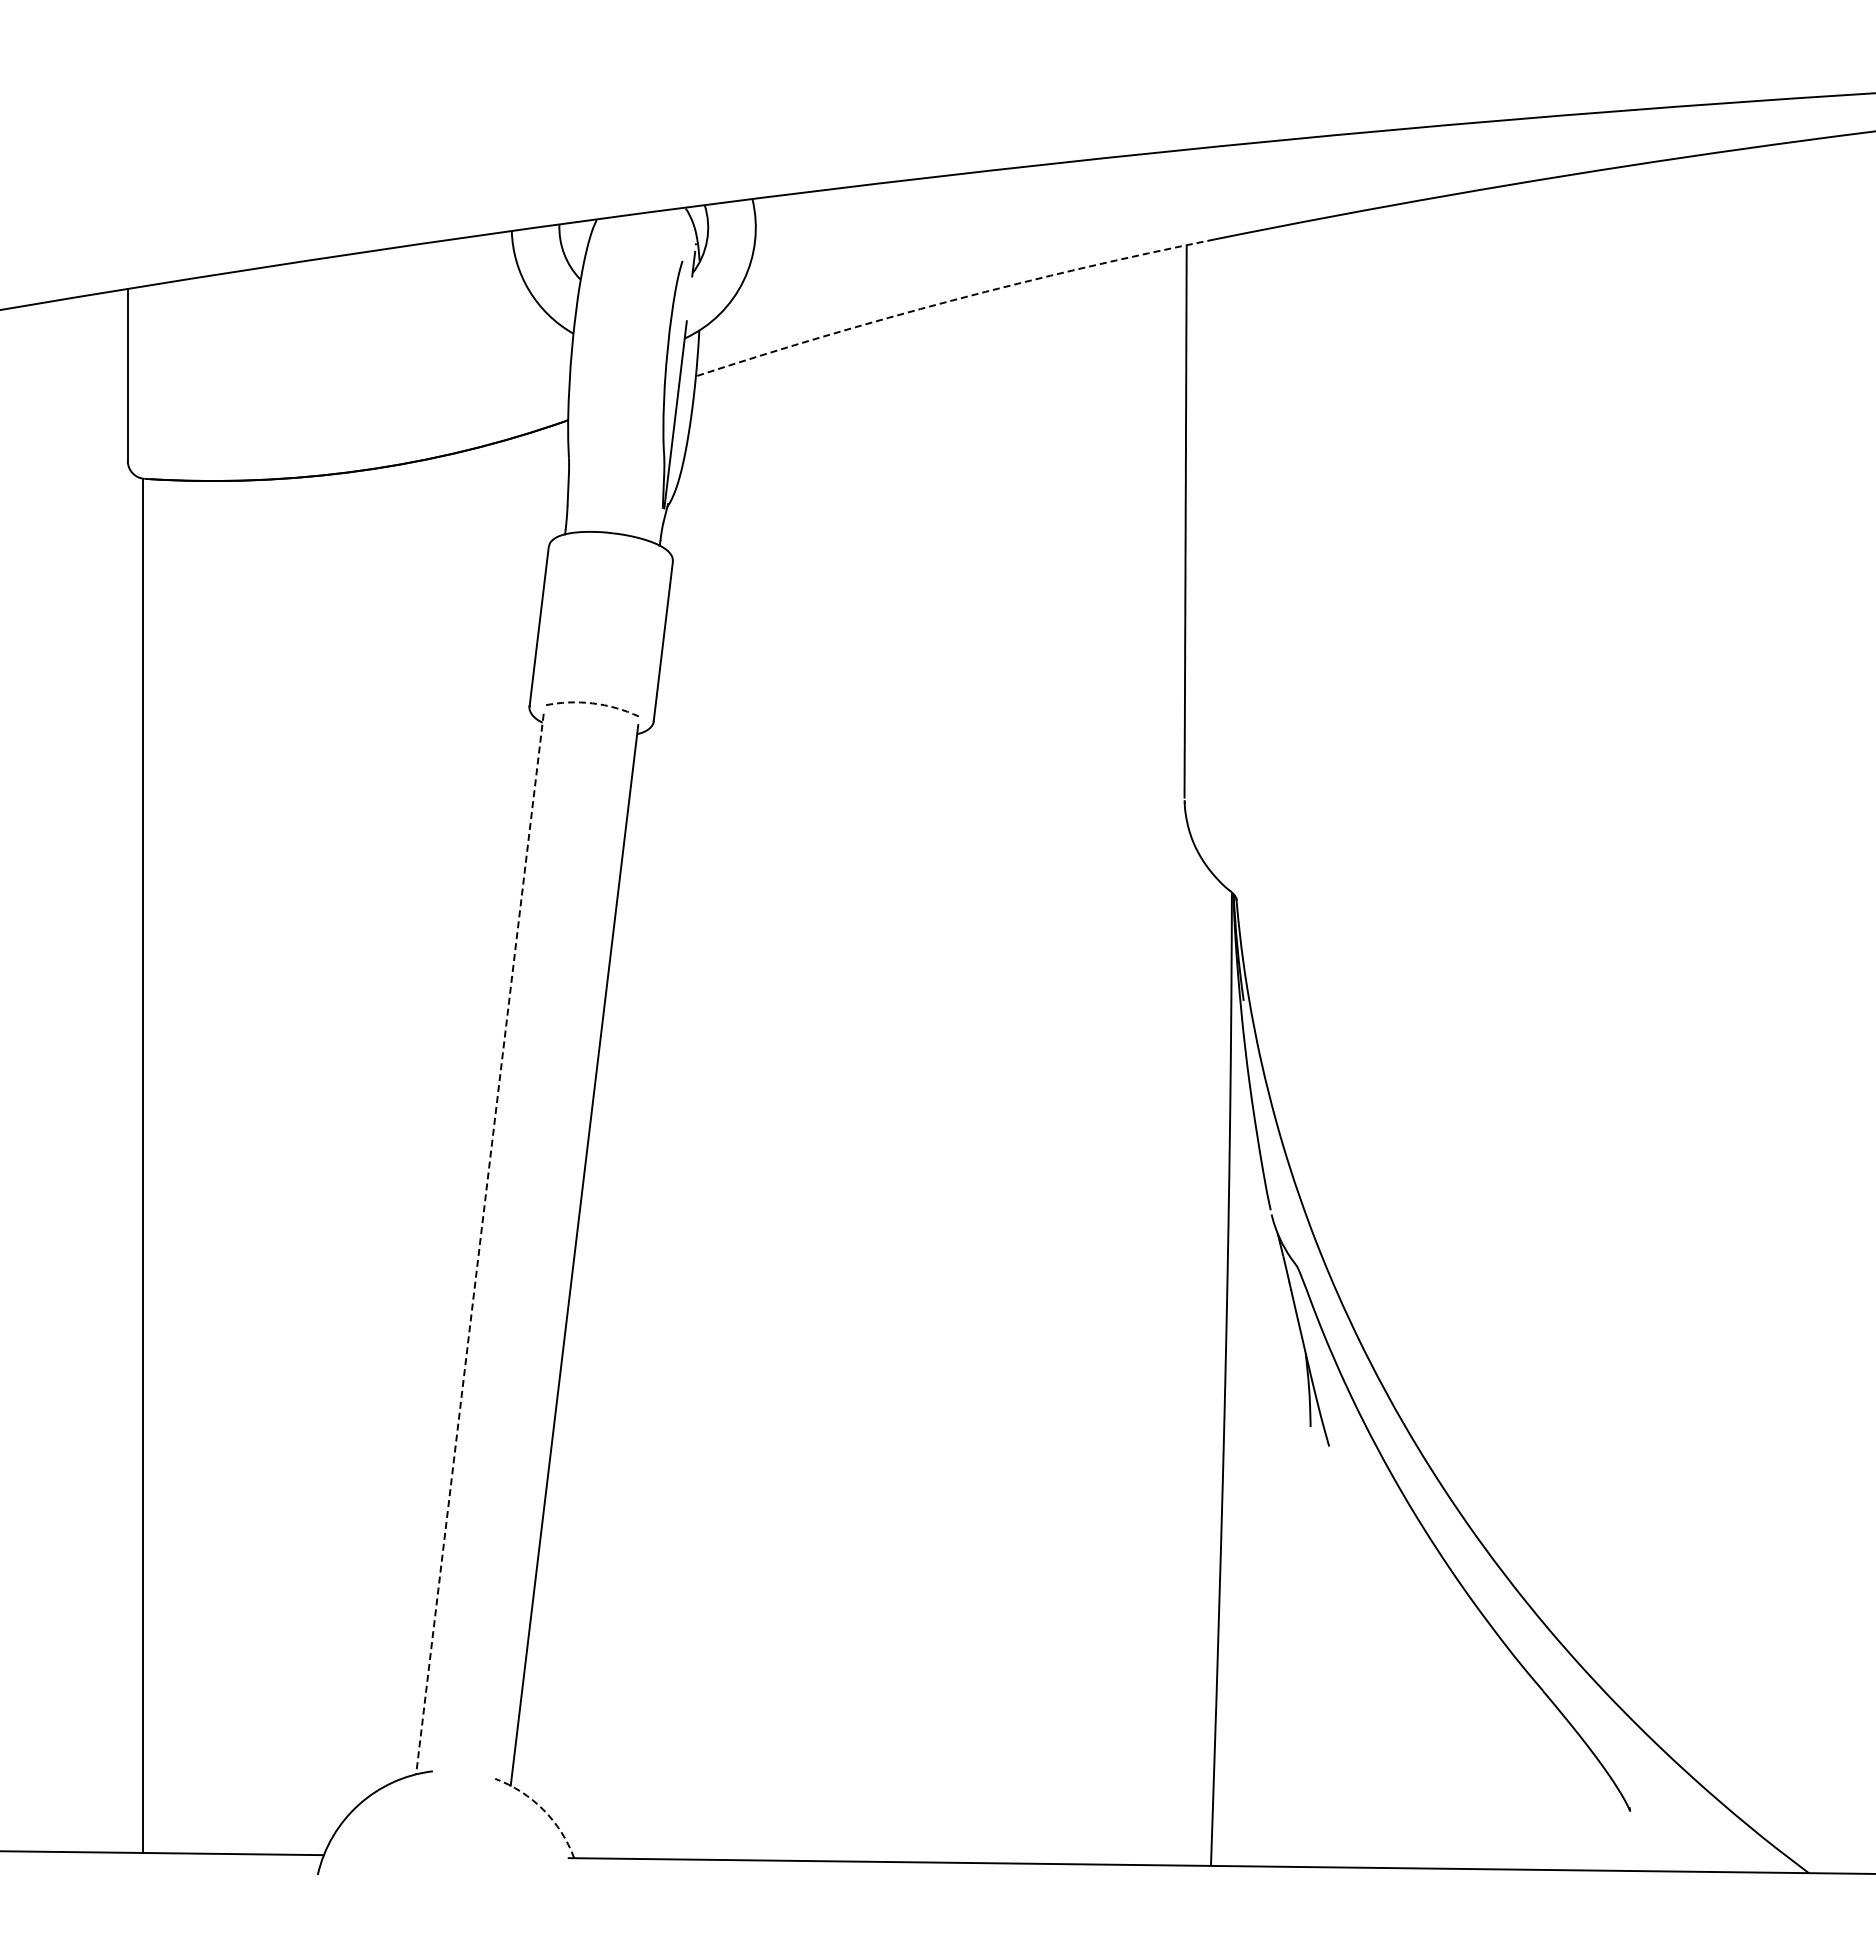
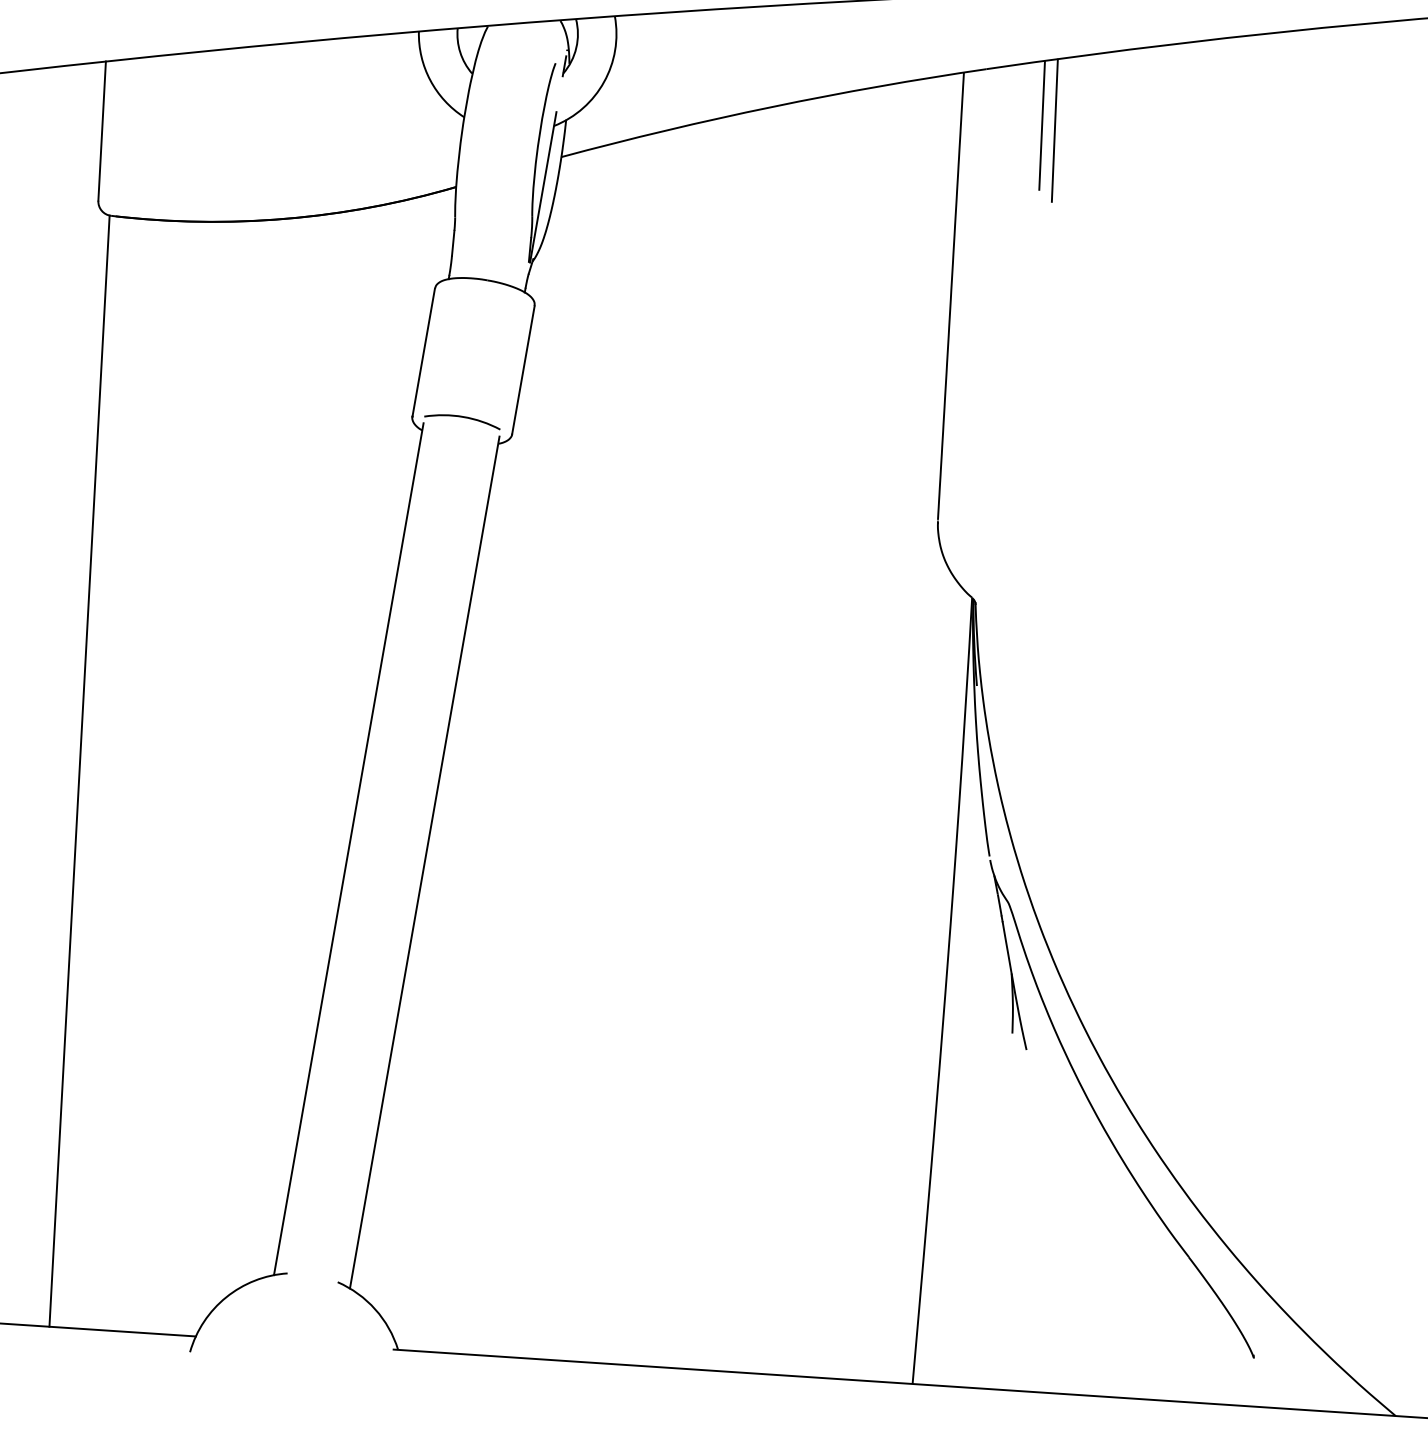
arc: (952, 300) -> (772, 107), dashed -> solid
line: (1286, 304) -> (1042, 124), added
line: (1302, 310) -> (1054, 130), added
arc: (592, 703) -> (463, 417), dashed -> solid
line: (479, 1244) -> (348, 849), dashed -> solid
arc: (543, 1809) -> (375, 1309), dashed -> solid

